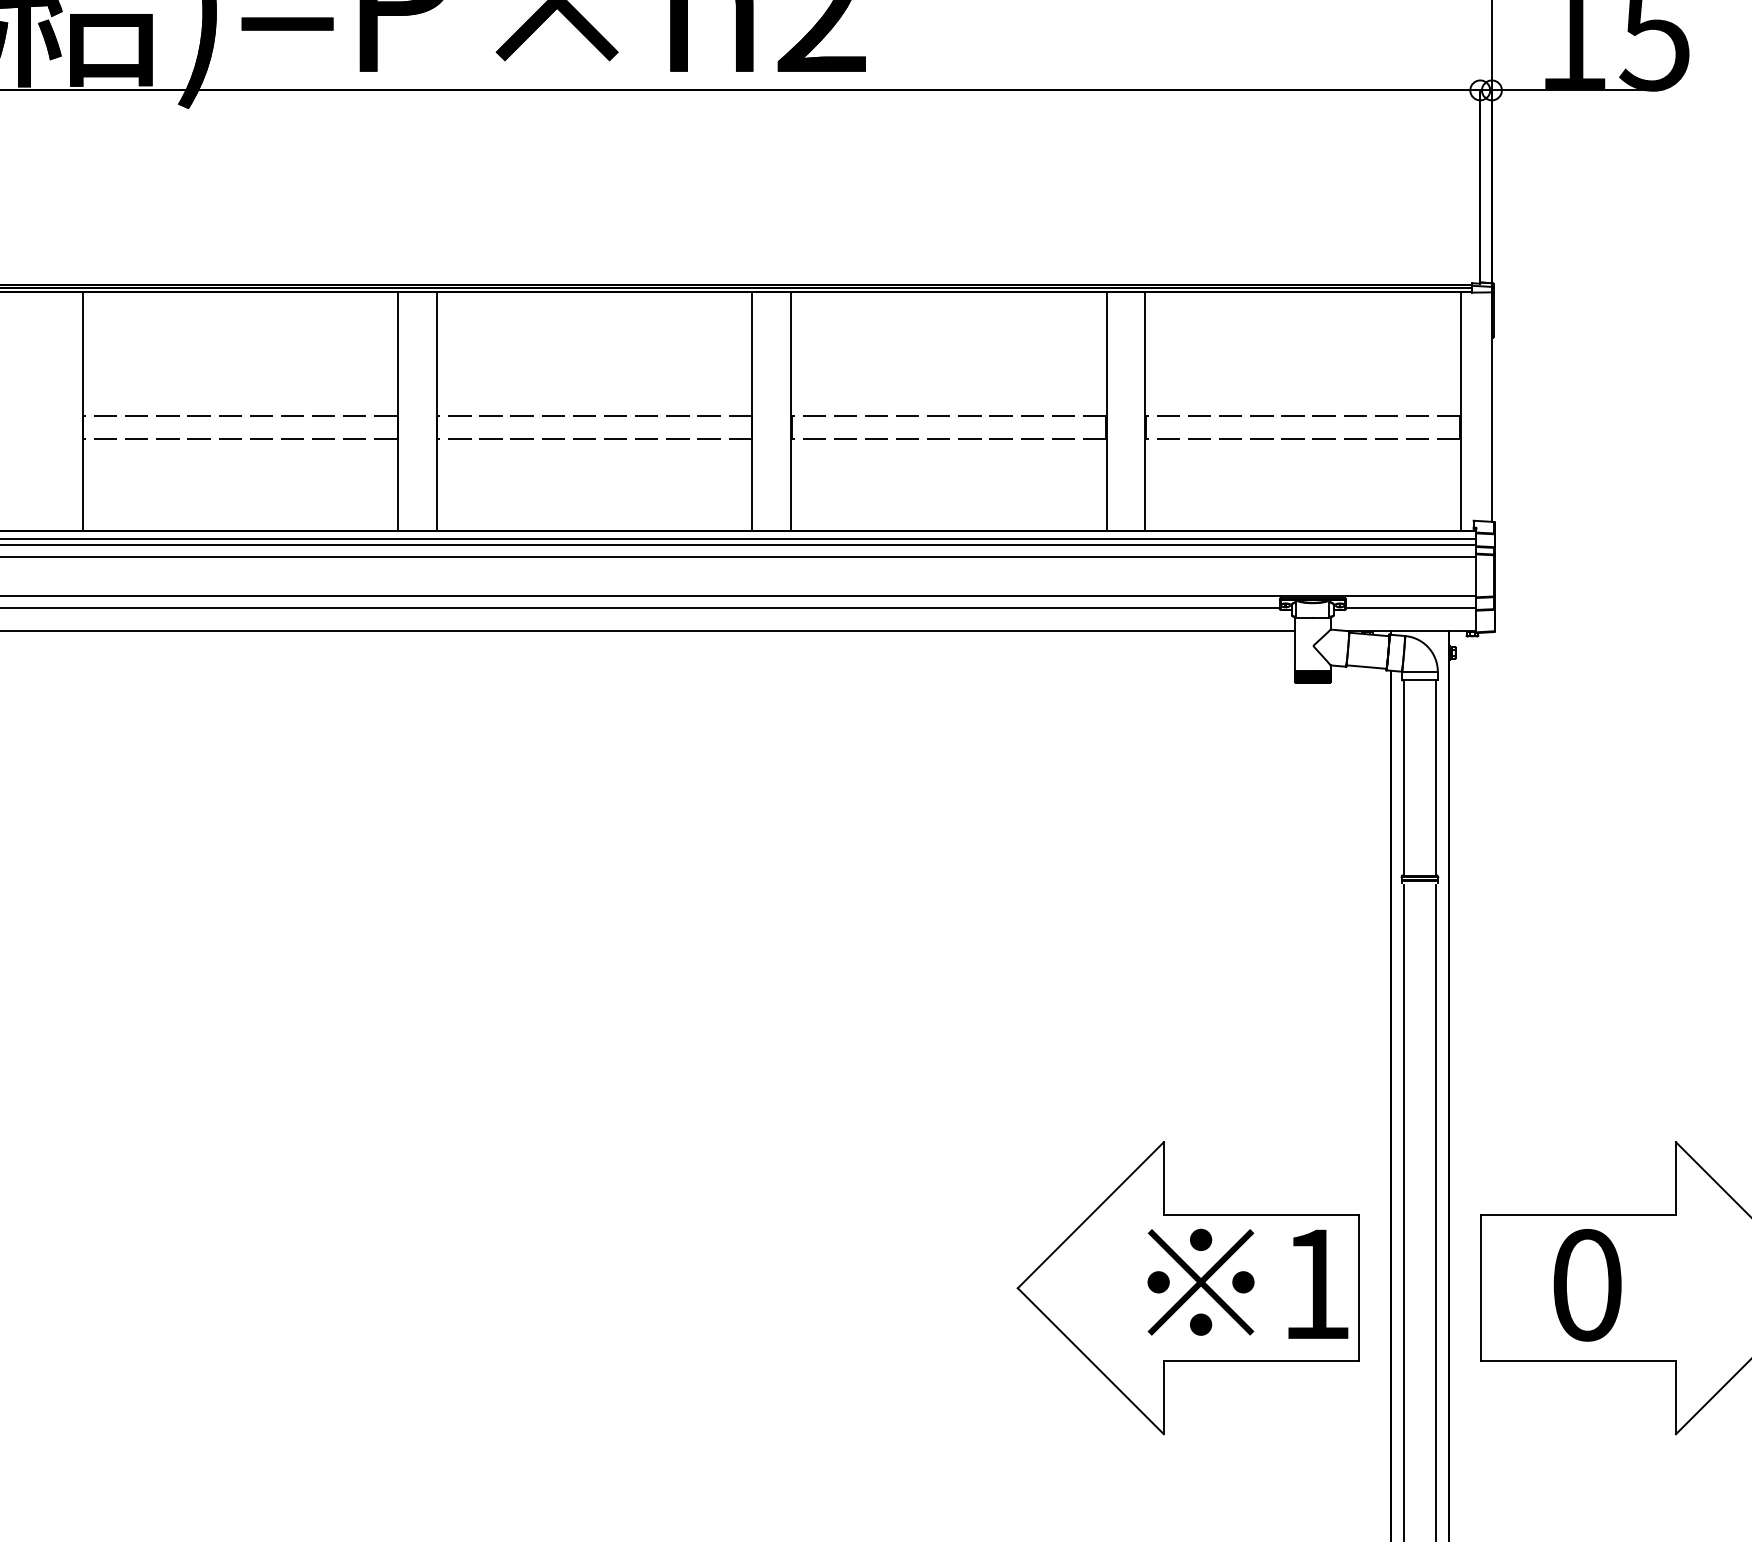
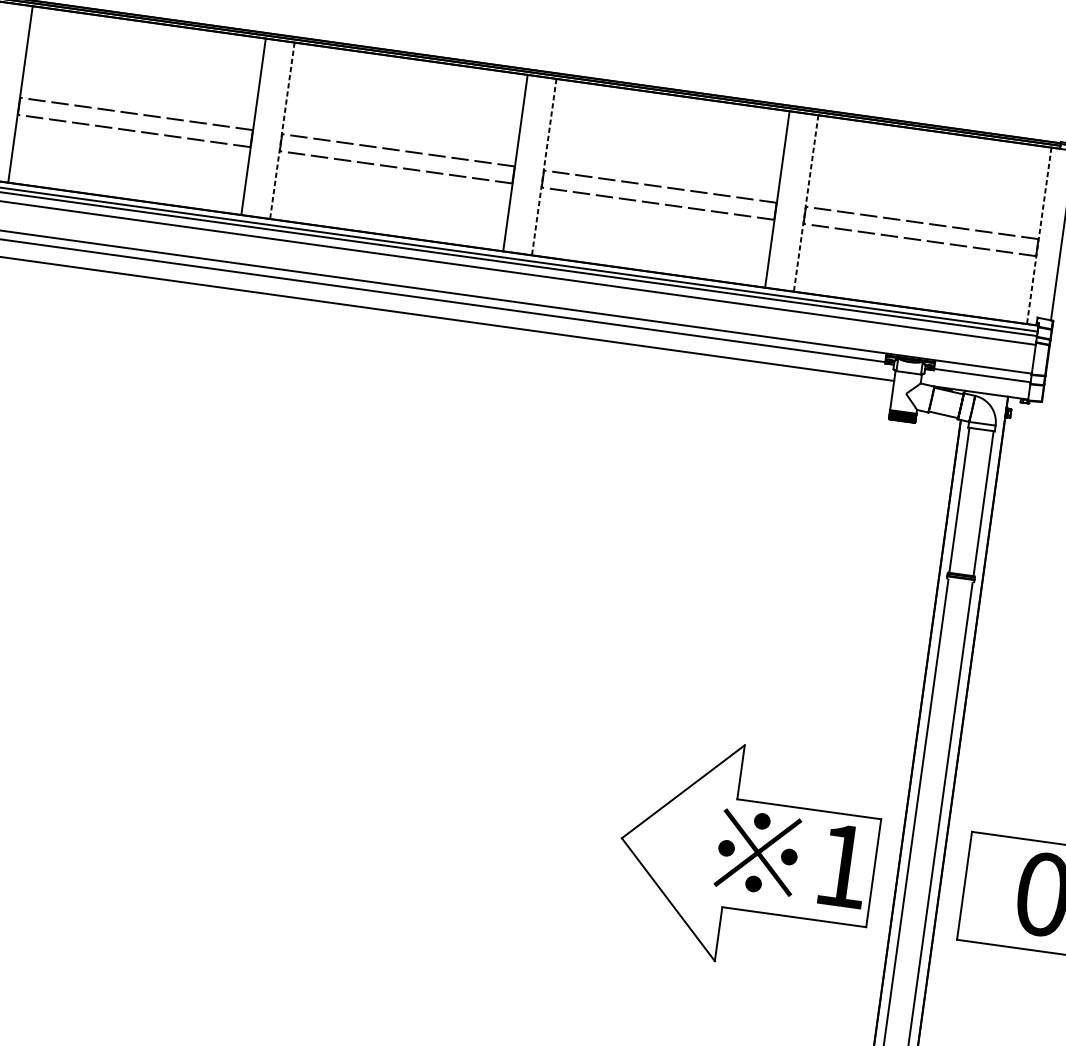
line: (436, 412) -> (281, 131), solid -> dashed
line: (791, 412) -> (544, 167), solid -> dashed
line: (1145, 412) -> (806, 203), solid -> dashed
line: (1460, 412) -> (1038, 236), solid -> dashed

